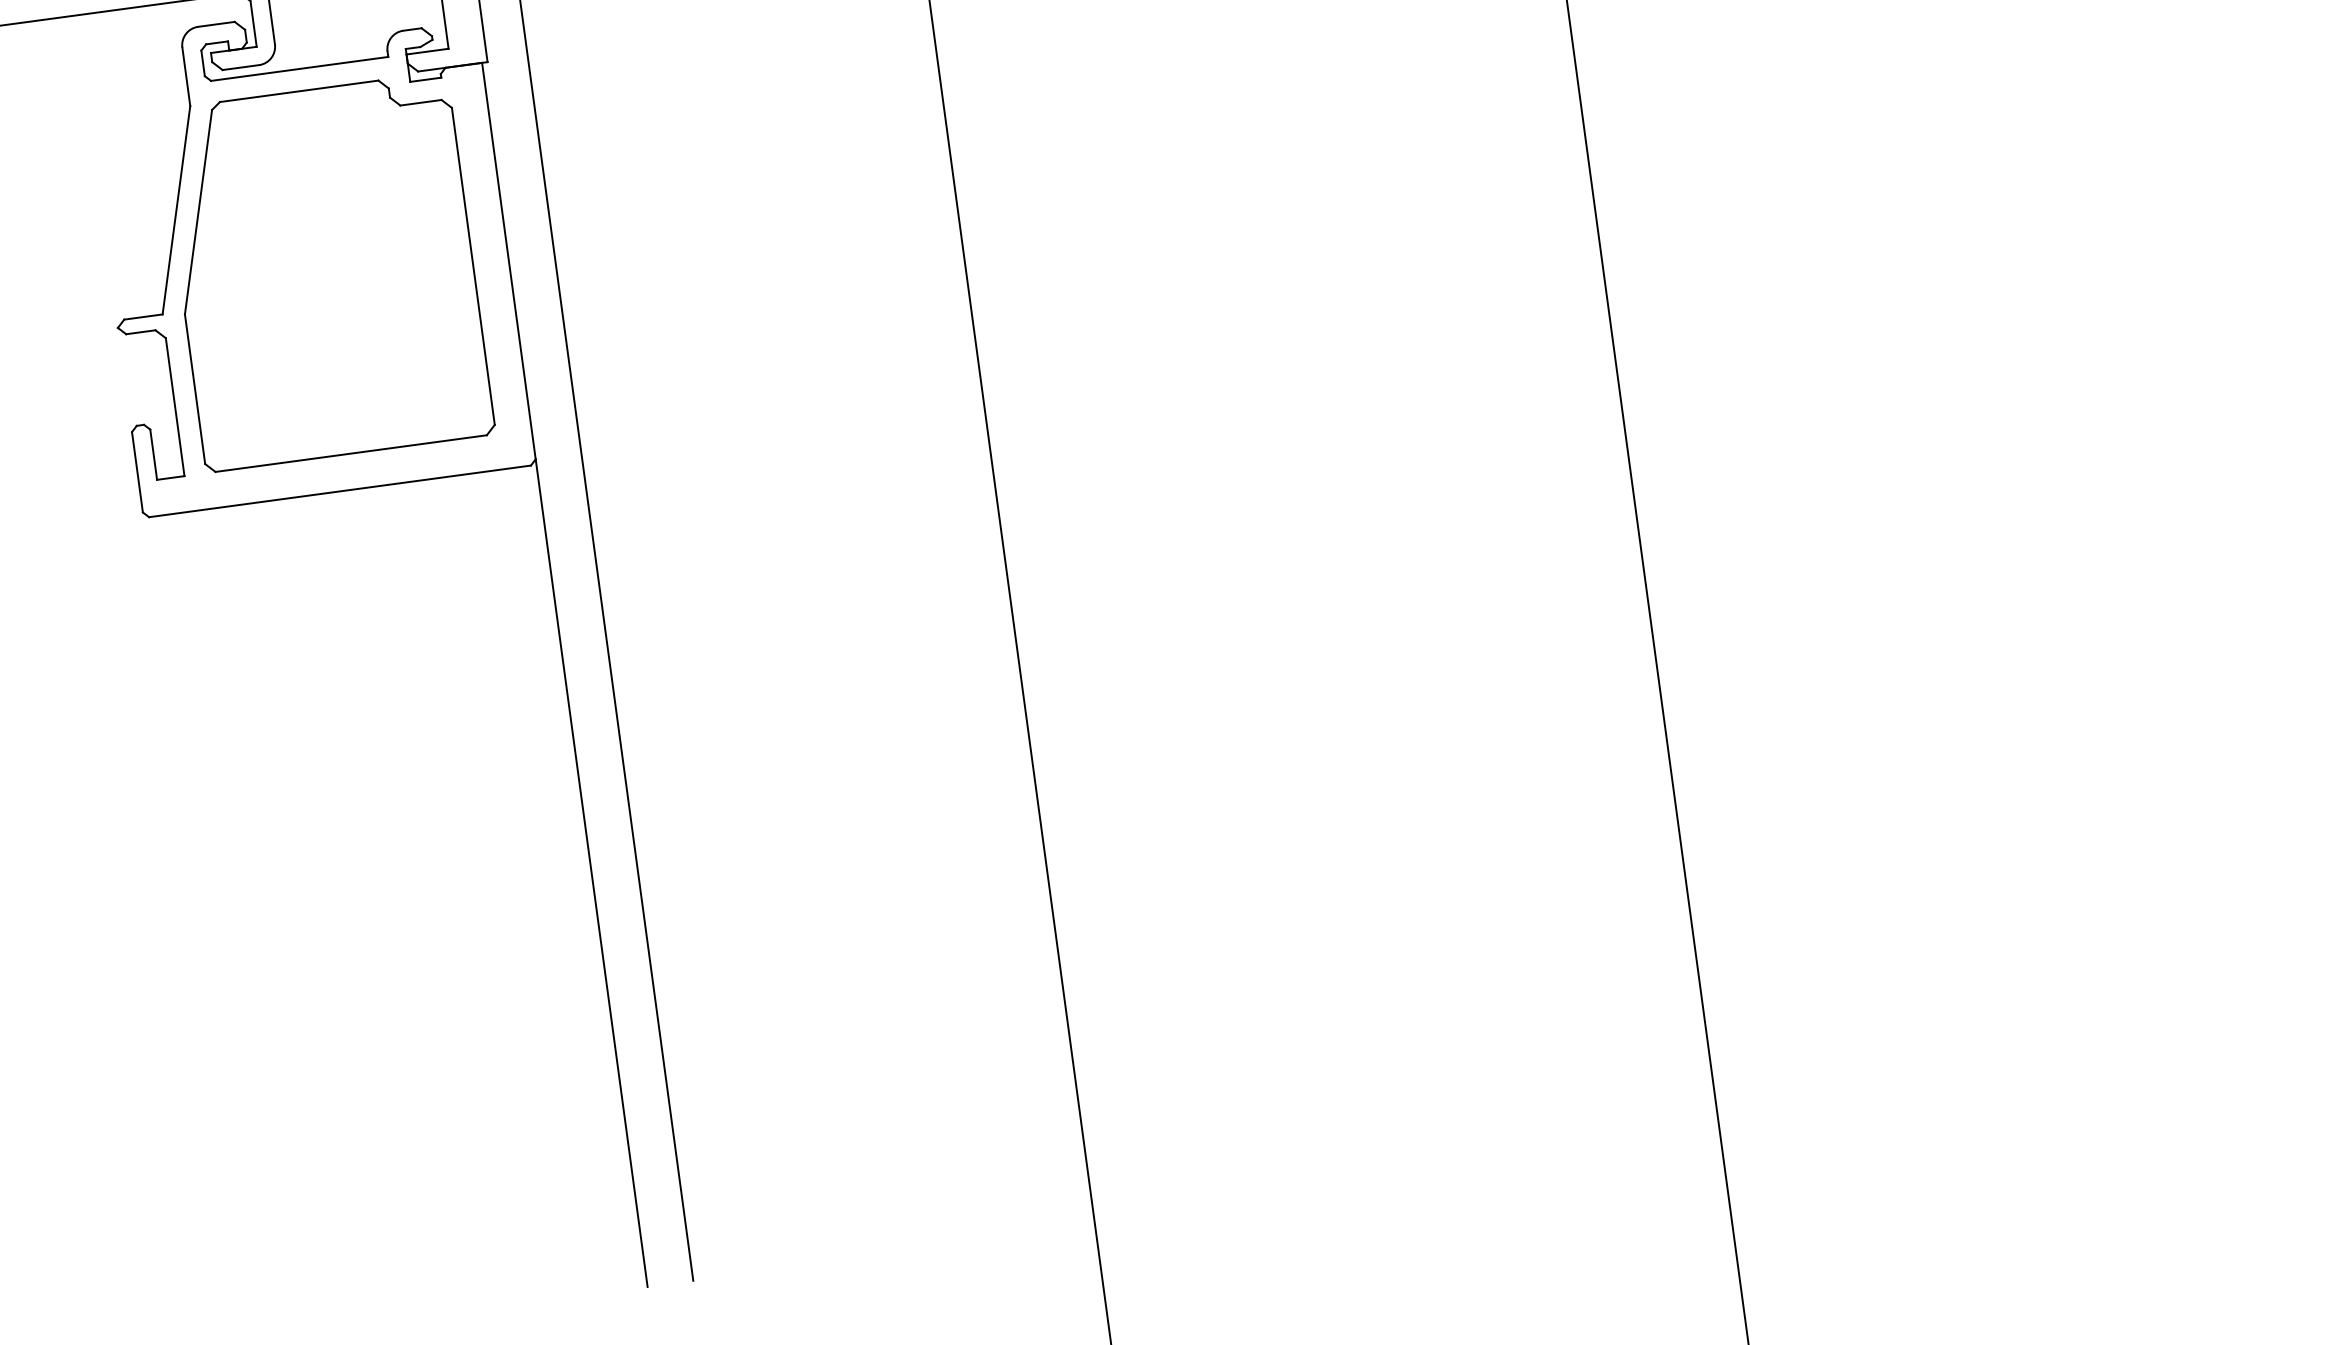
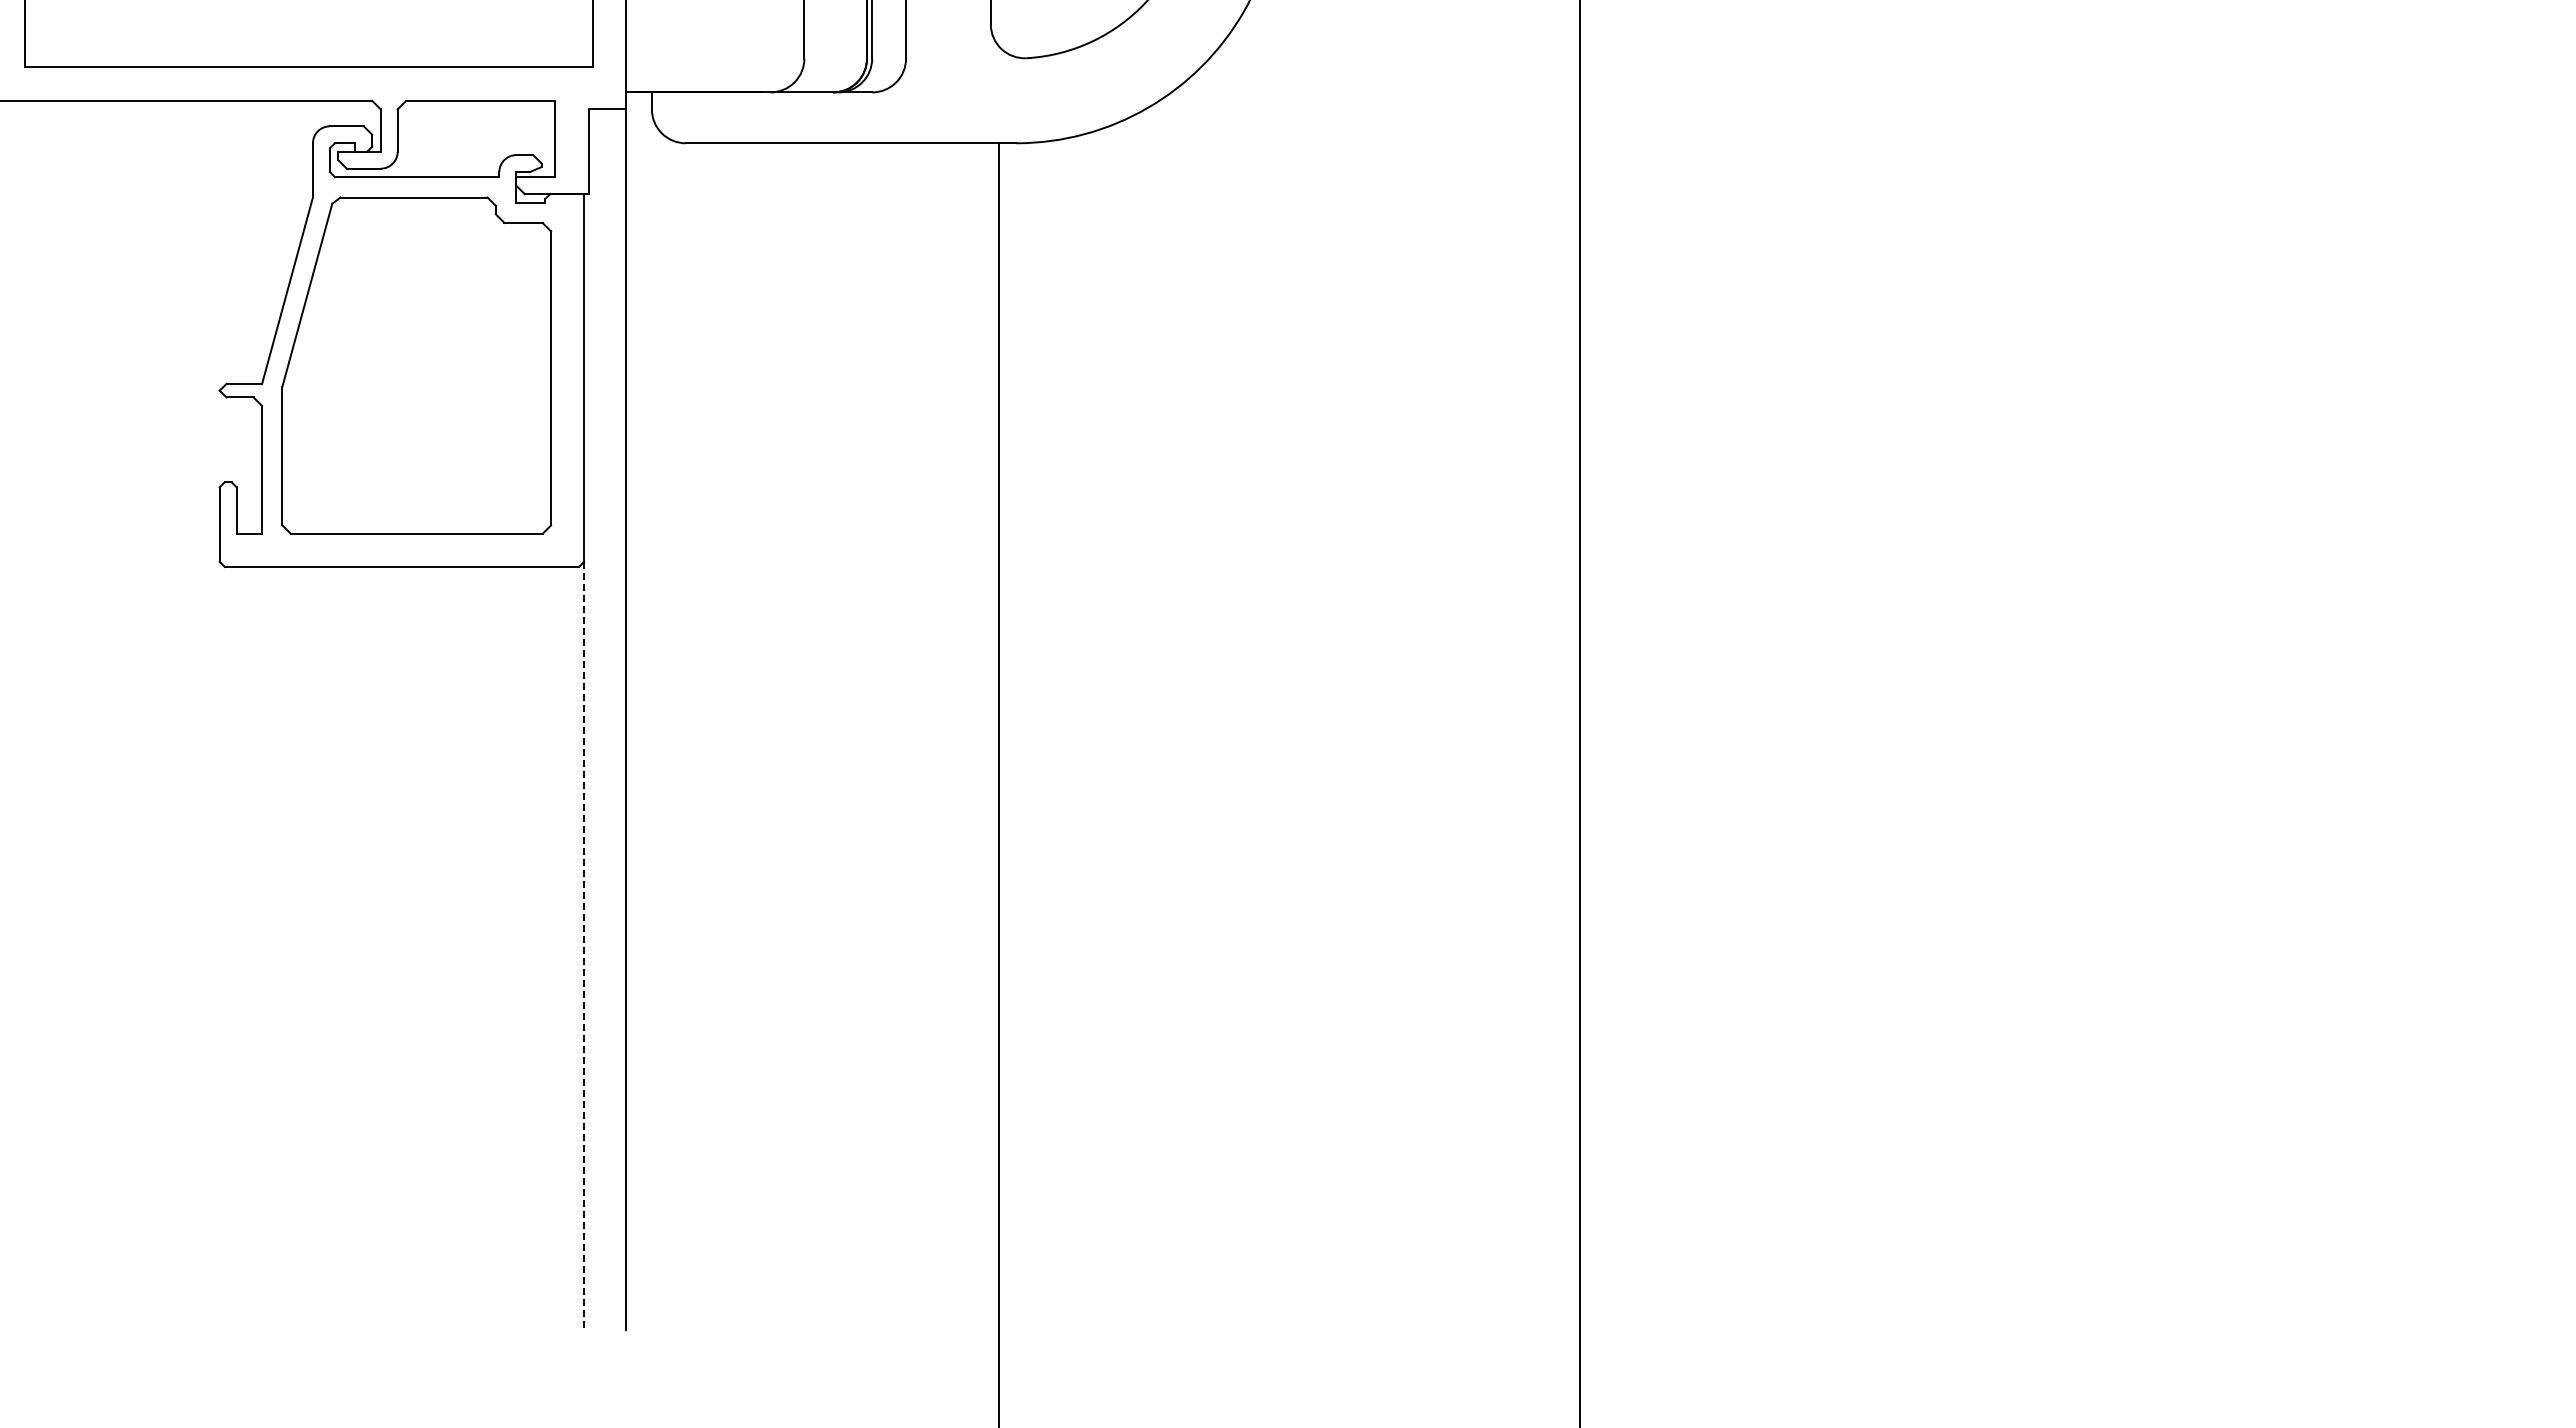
line: (592, 872) -> (584, 945), solid -> dashed

